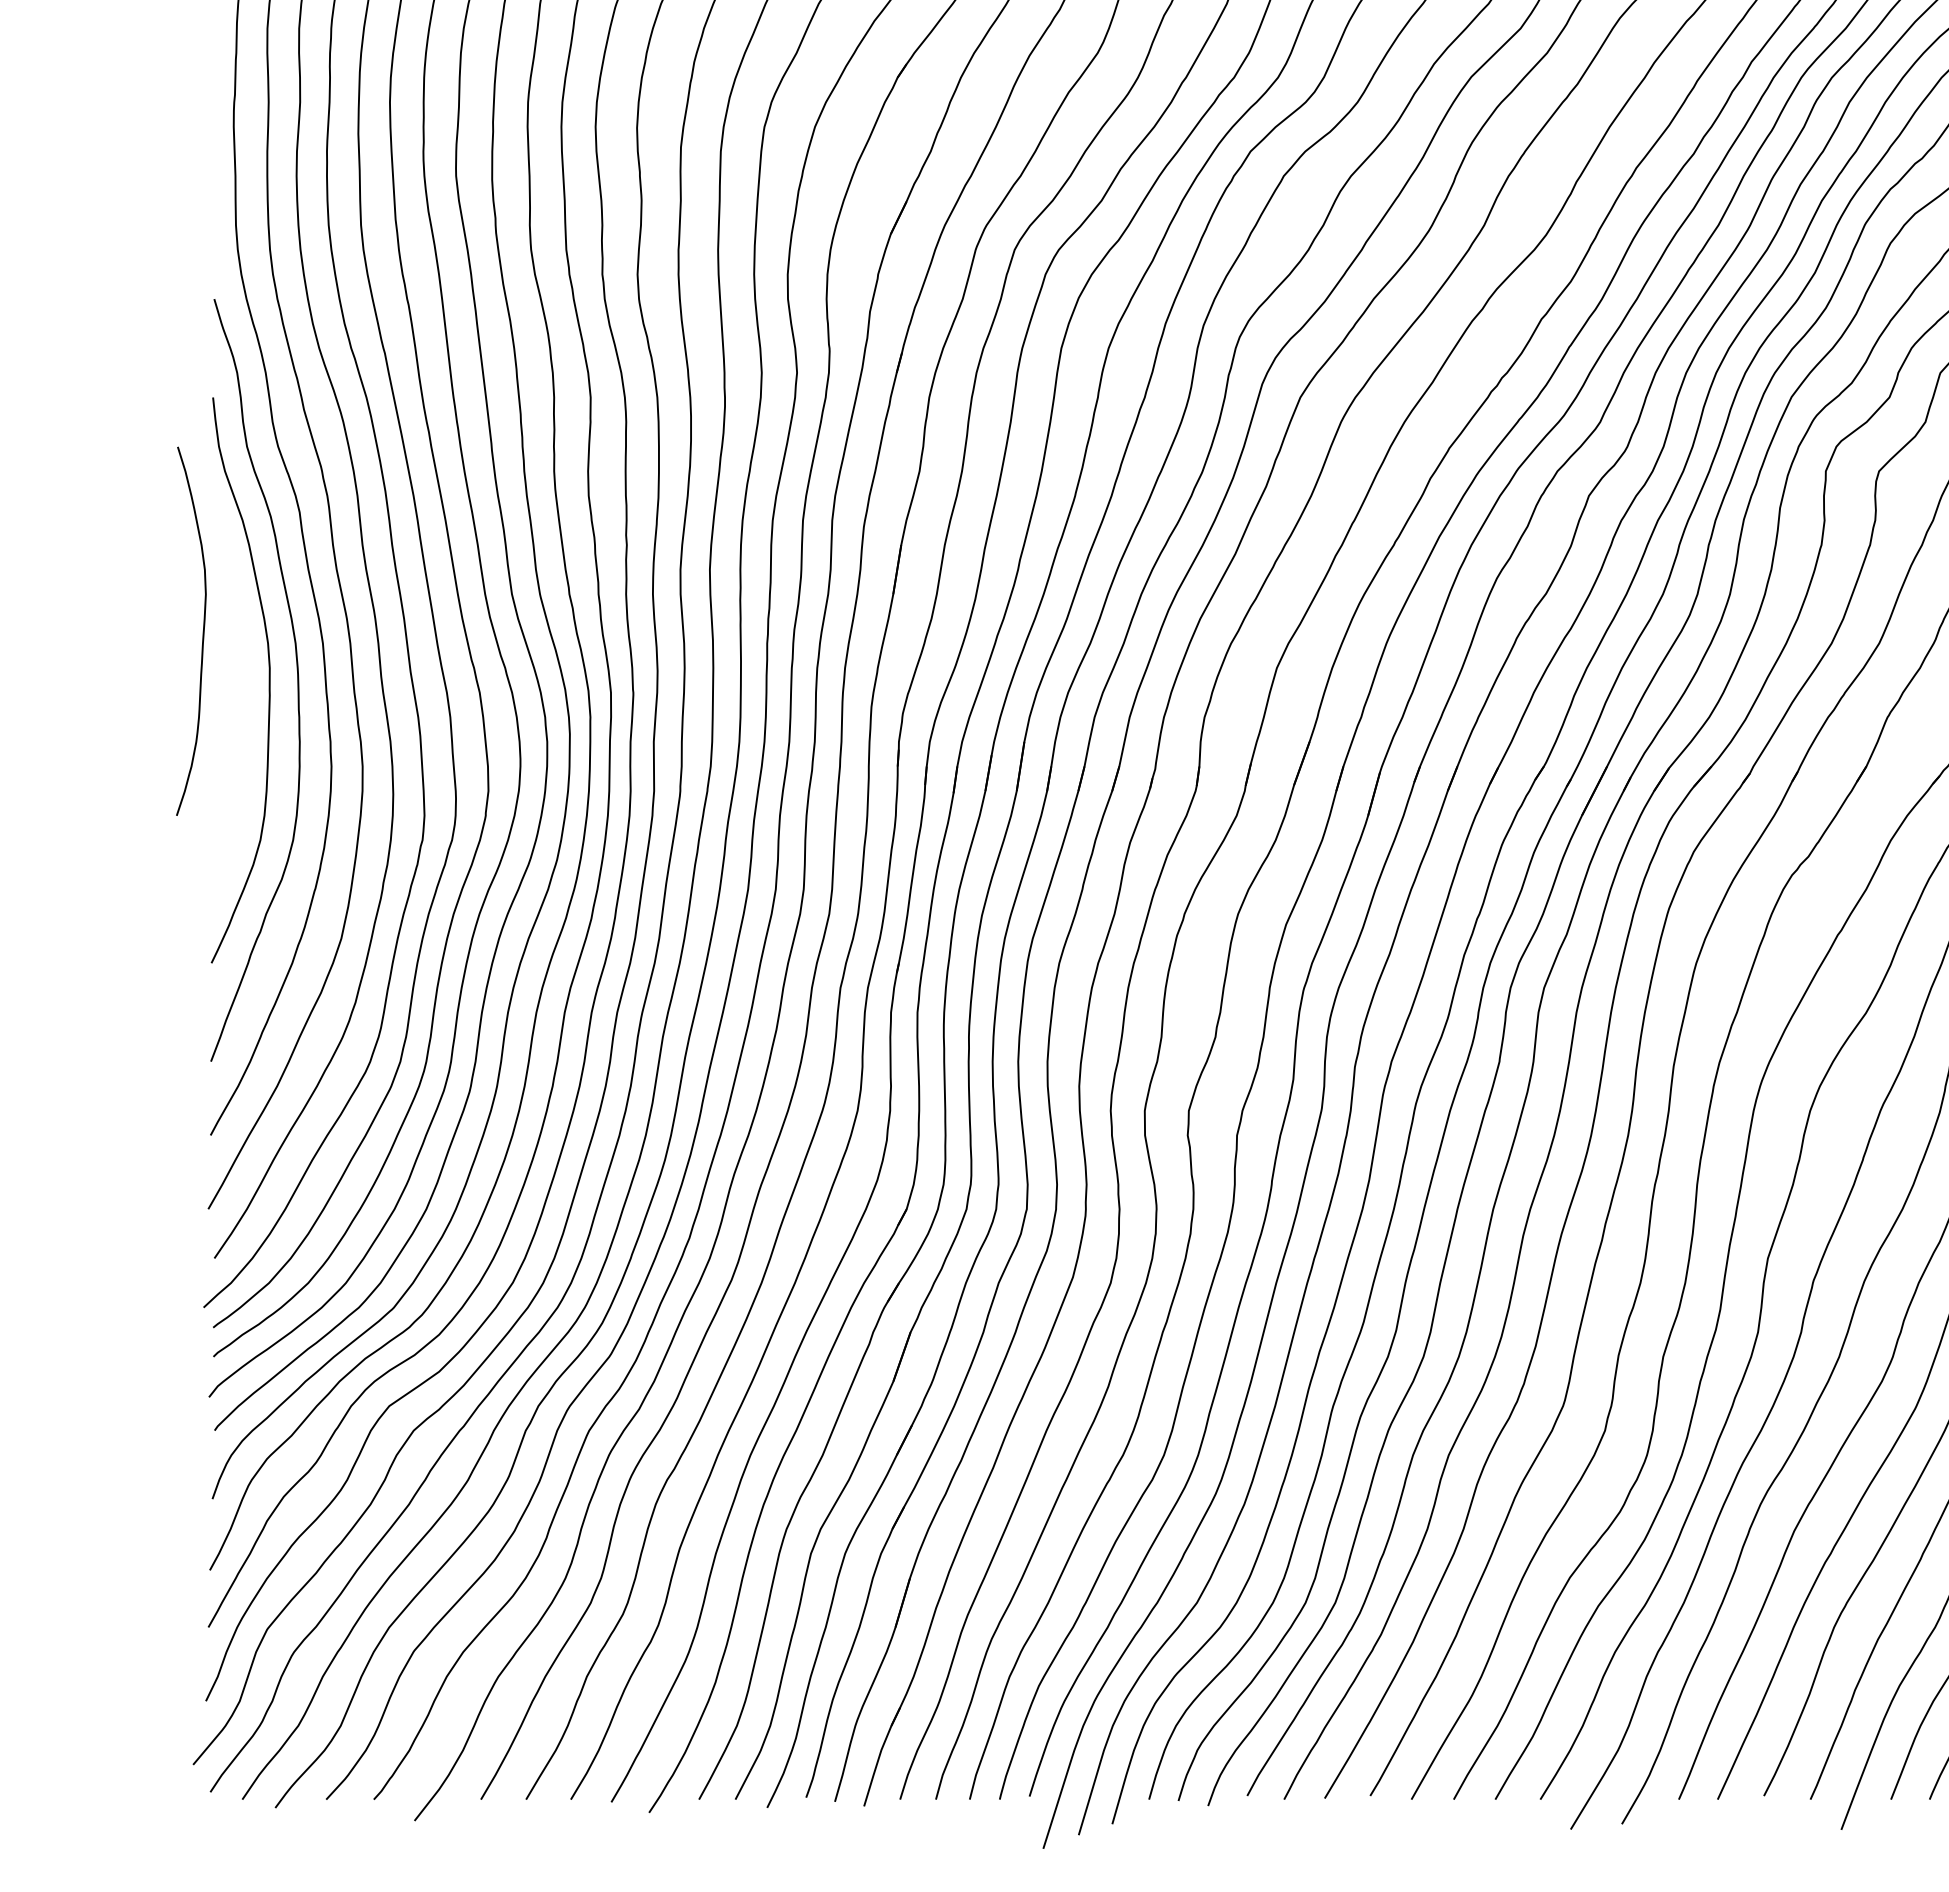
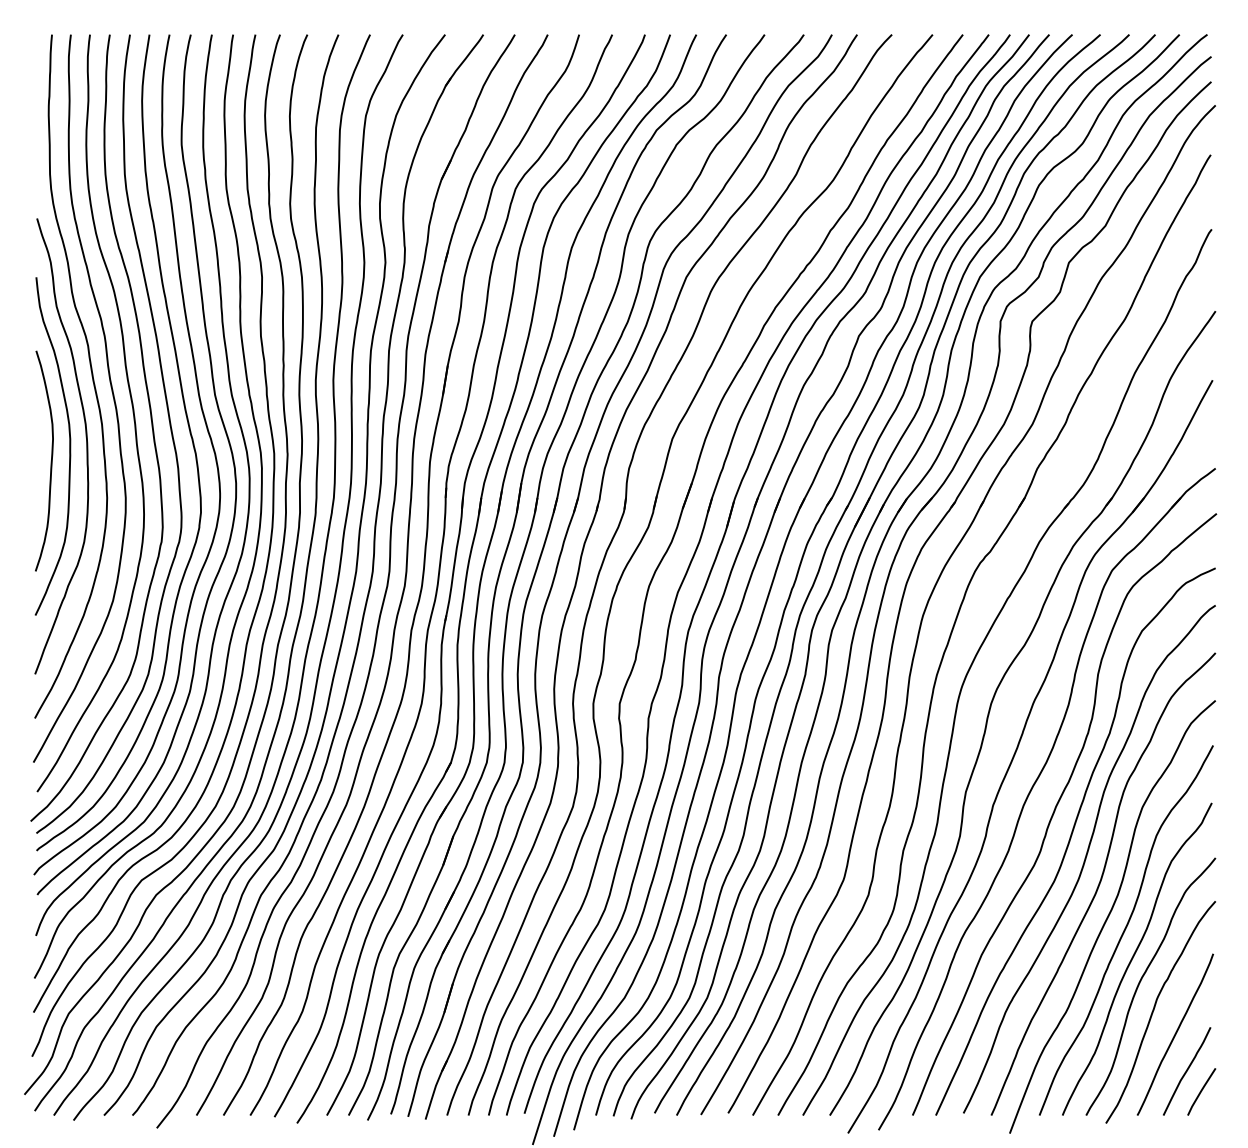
curve: (201, 632) -> (50, 461), moved

